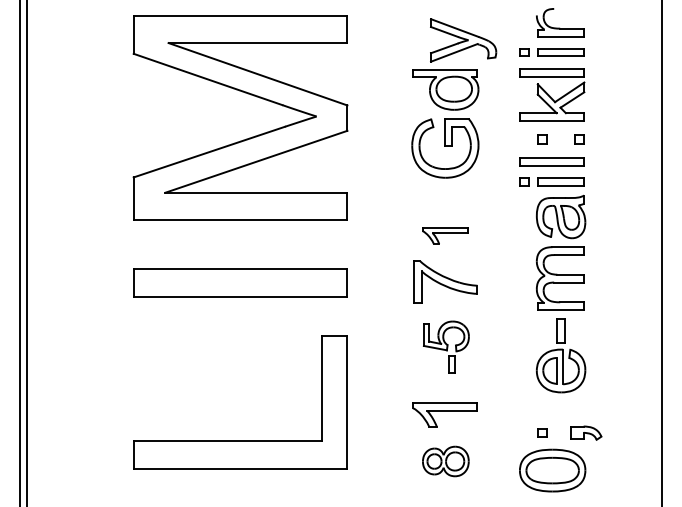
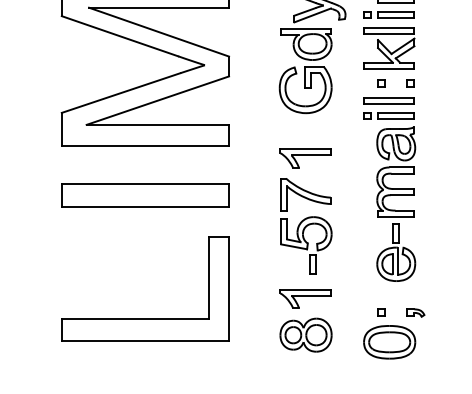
part: (444, 235) -> (305, 158), size x1.43
part: (446, 346) -> (306, 245), size x1.43
part: (585, 433) -> (415, 313), size x0.71
part: (445, 461) -> (305, 335), size x1.43

